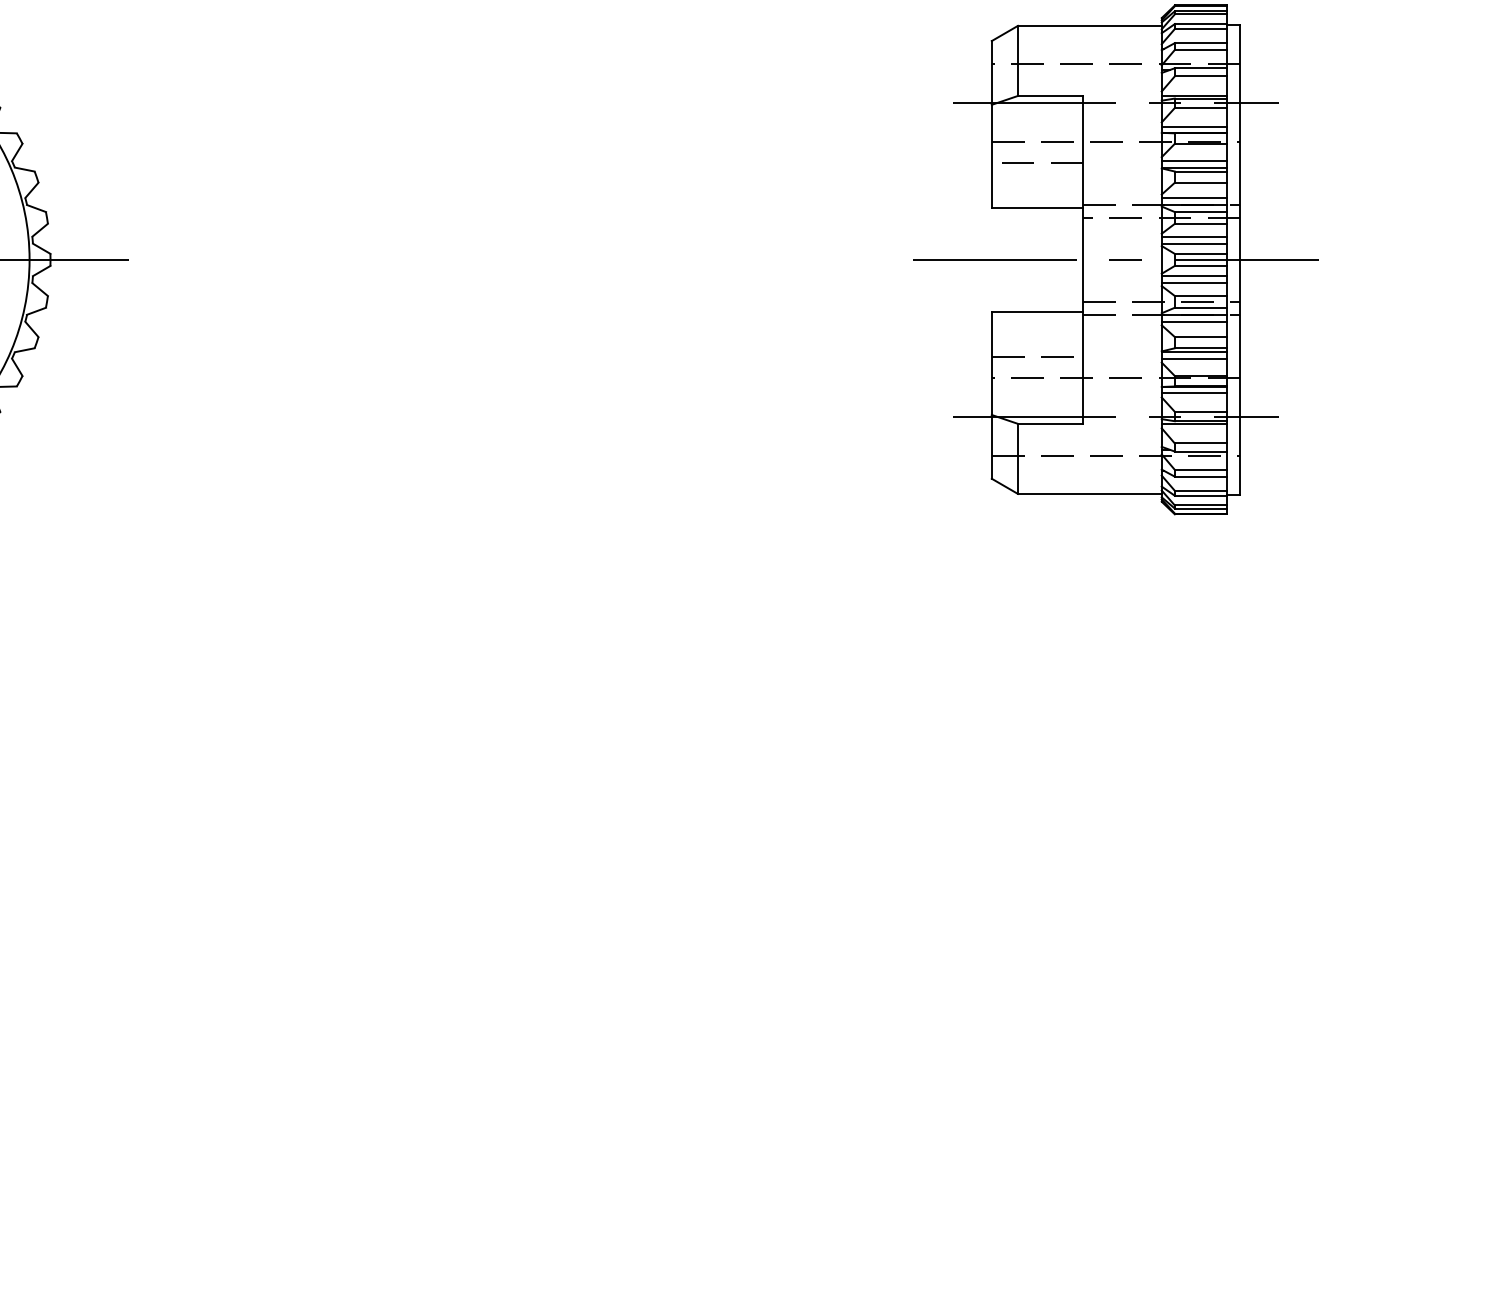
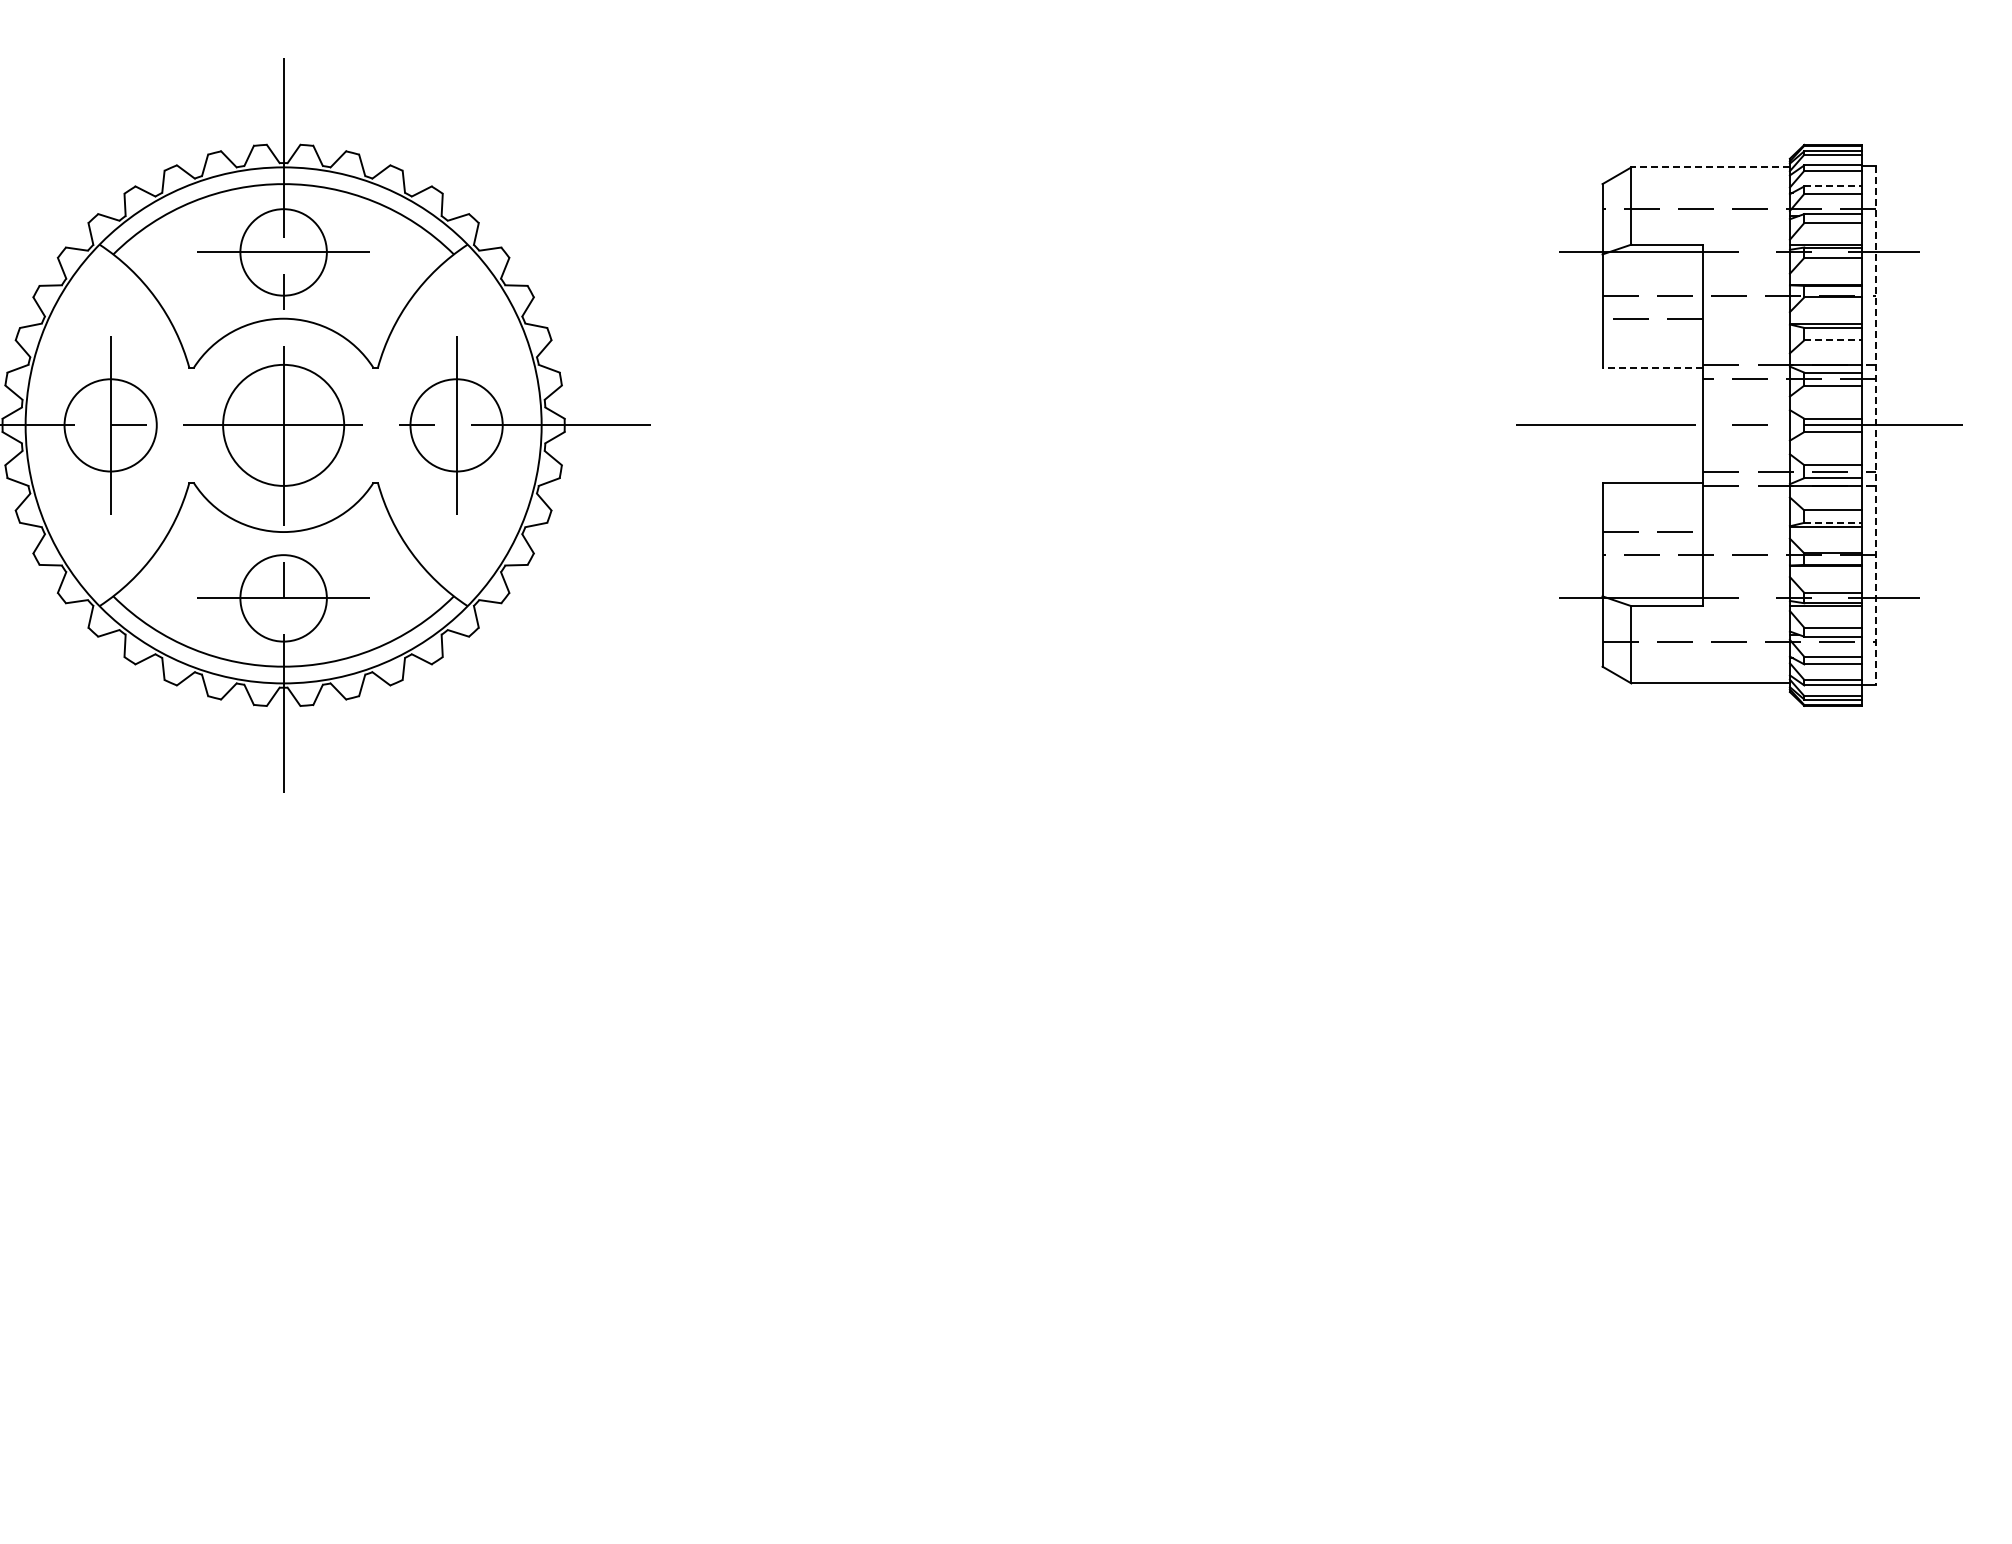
line: (1089, 25) -> (1710, 167), solid -> dashed
line: (1201, 43) -> (1833, 186), solid -> dashed
line: (1194, 126) -> (1825, 278), removed
line: (1194, 161) -> (1825, 316), removed
line: (1201, 182) -> (1833, 340), solid -> dashed
line: (1194, 198) -> (1825, 357), removed
line: (1037, 207) -> (1652, 367), solid -> dashed
line: (1194, 236) -> (1825, 399), removed
line: (1194, 243) -> (1825, 407), removed
line: (1240, 260) -> (1876, 425), solid -> dashed
line: (1194, 276) -> (1825, 443), removed
line: (1194, 283) -> (1825, 451), removed
line: (1194, 321) -> (1825, 493), removed
line: (1201, 347) -> (1833, 522), solid -> dashed
line: (1194, 358) -> (1825, 534), removed
line: (1194, 393) -> (1825, 572), removed

